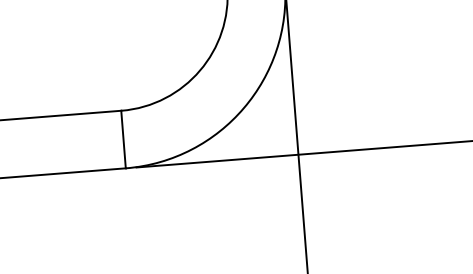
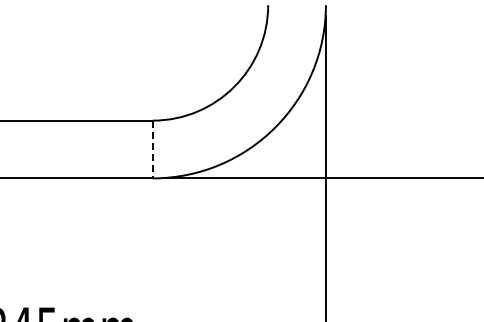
line: (123, 139) -> (152, 149), solid -> dashed

